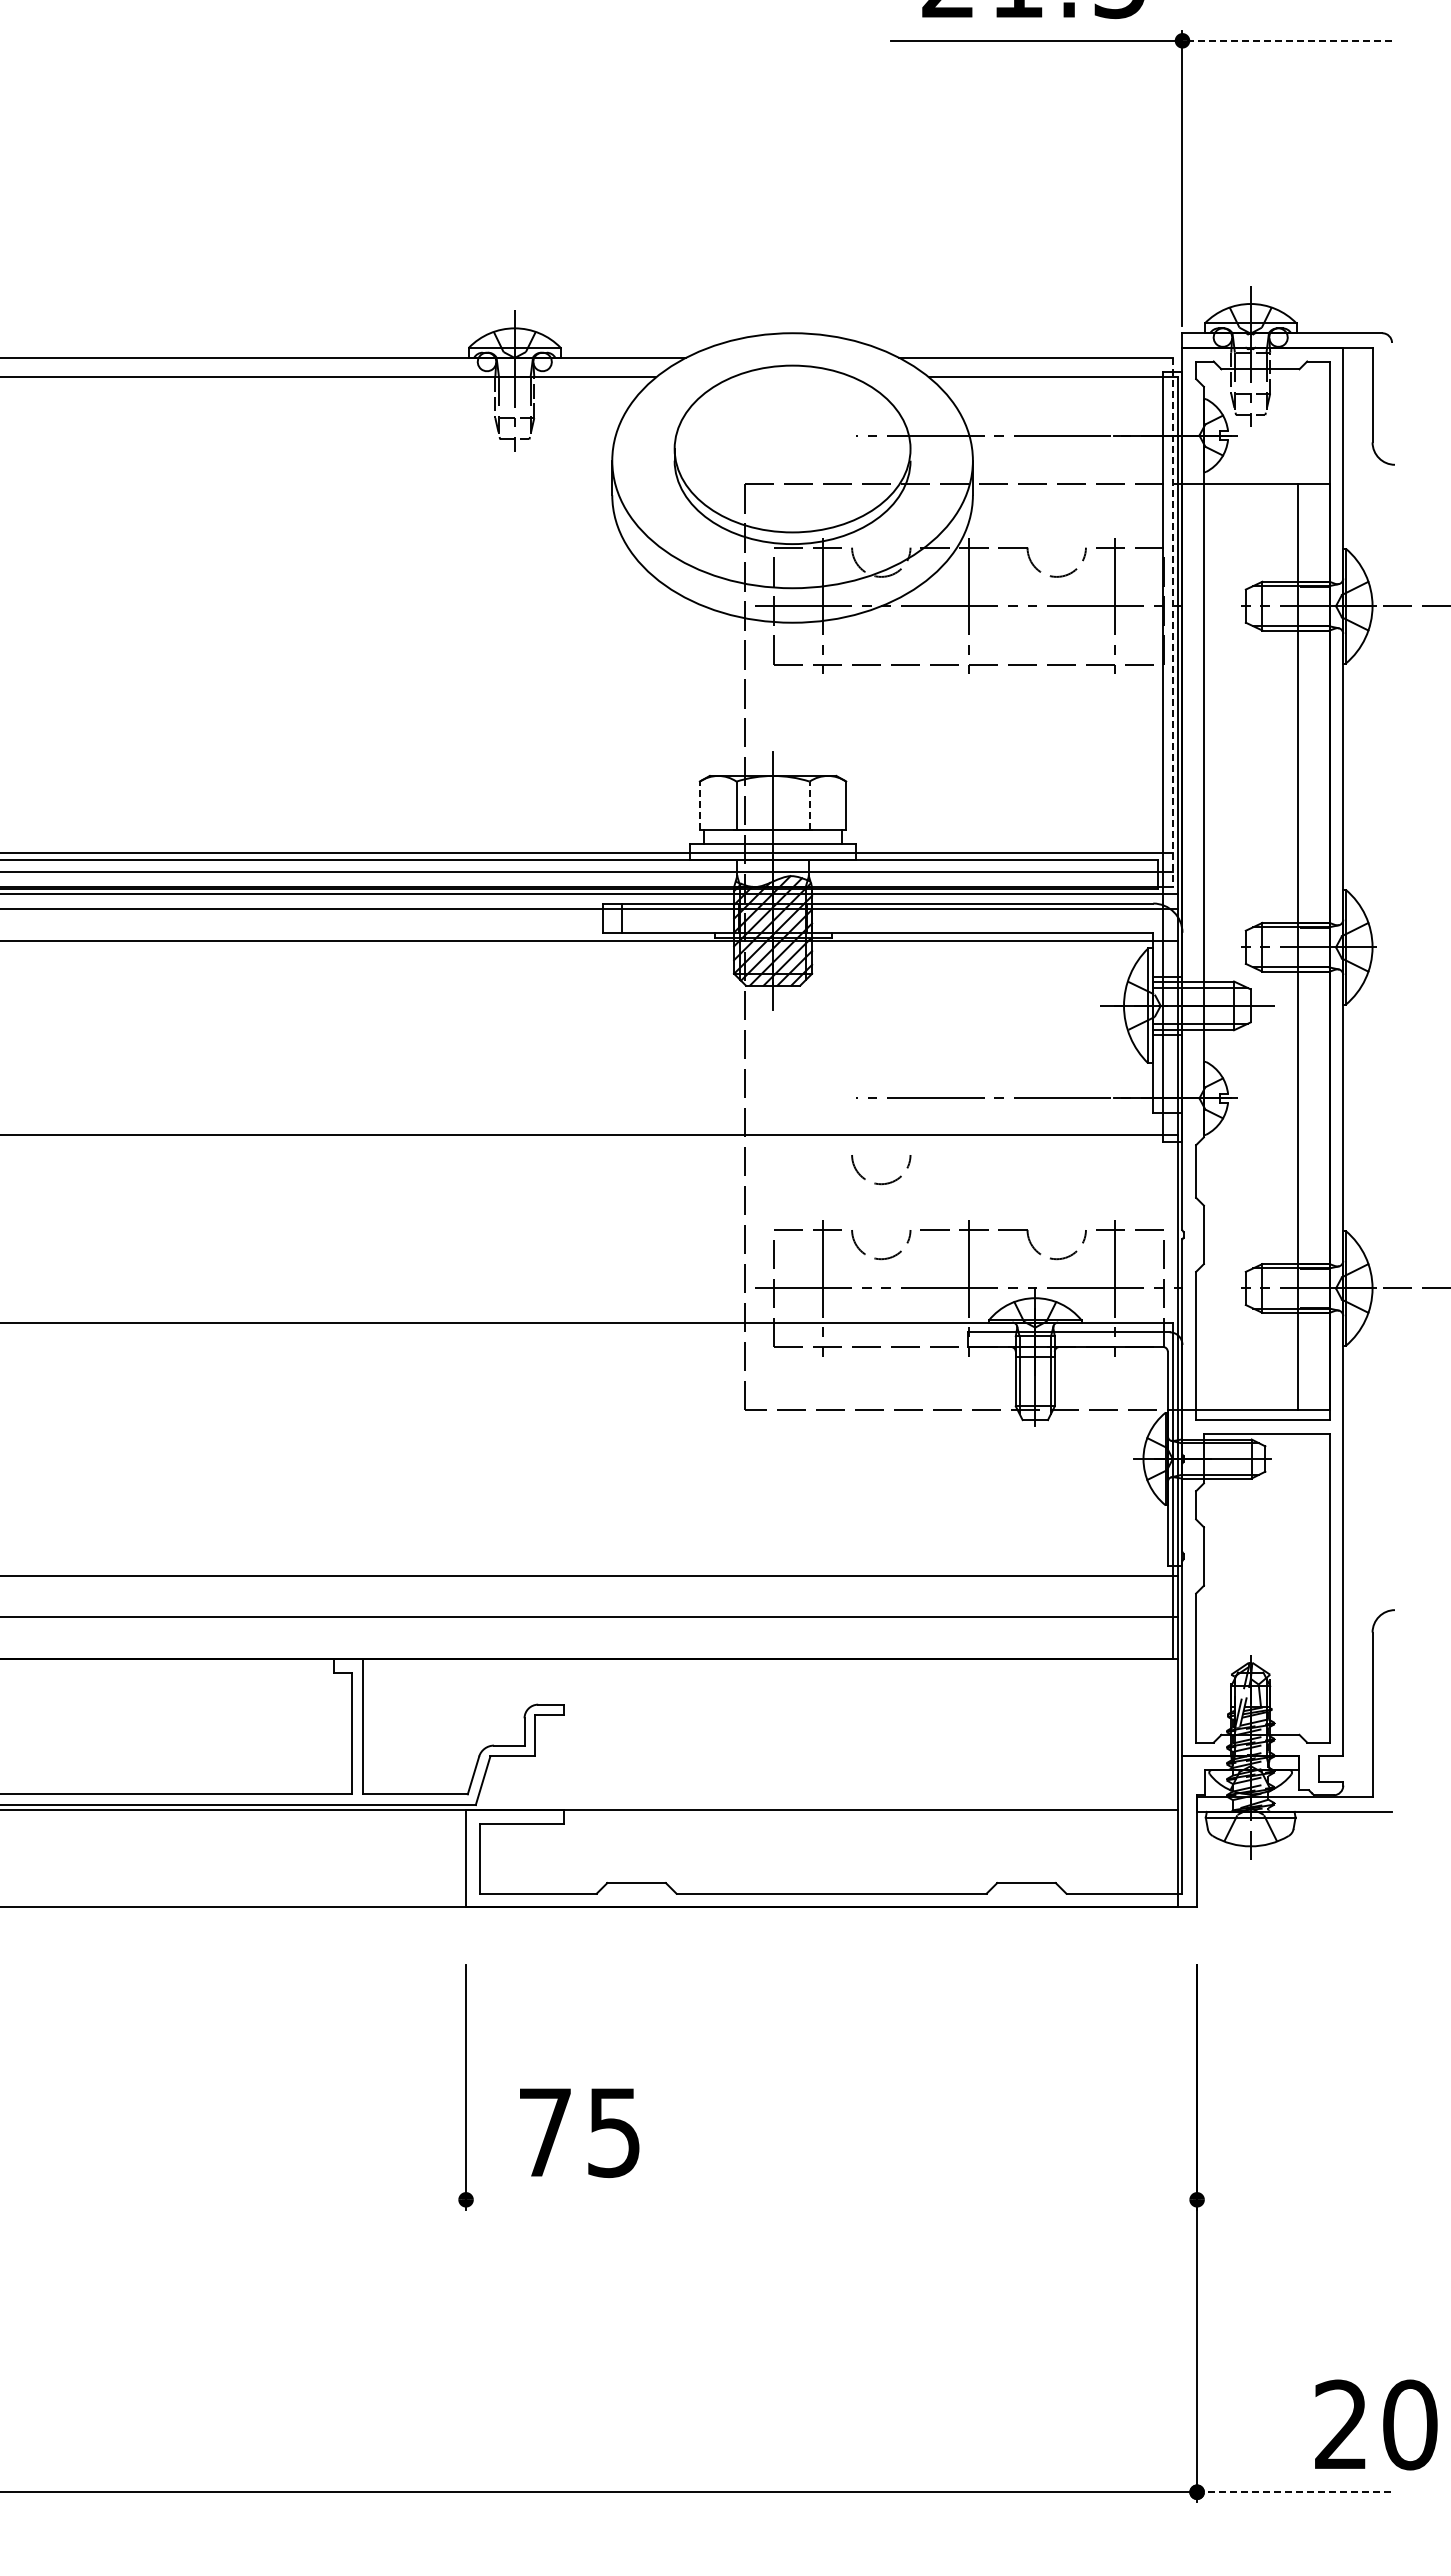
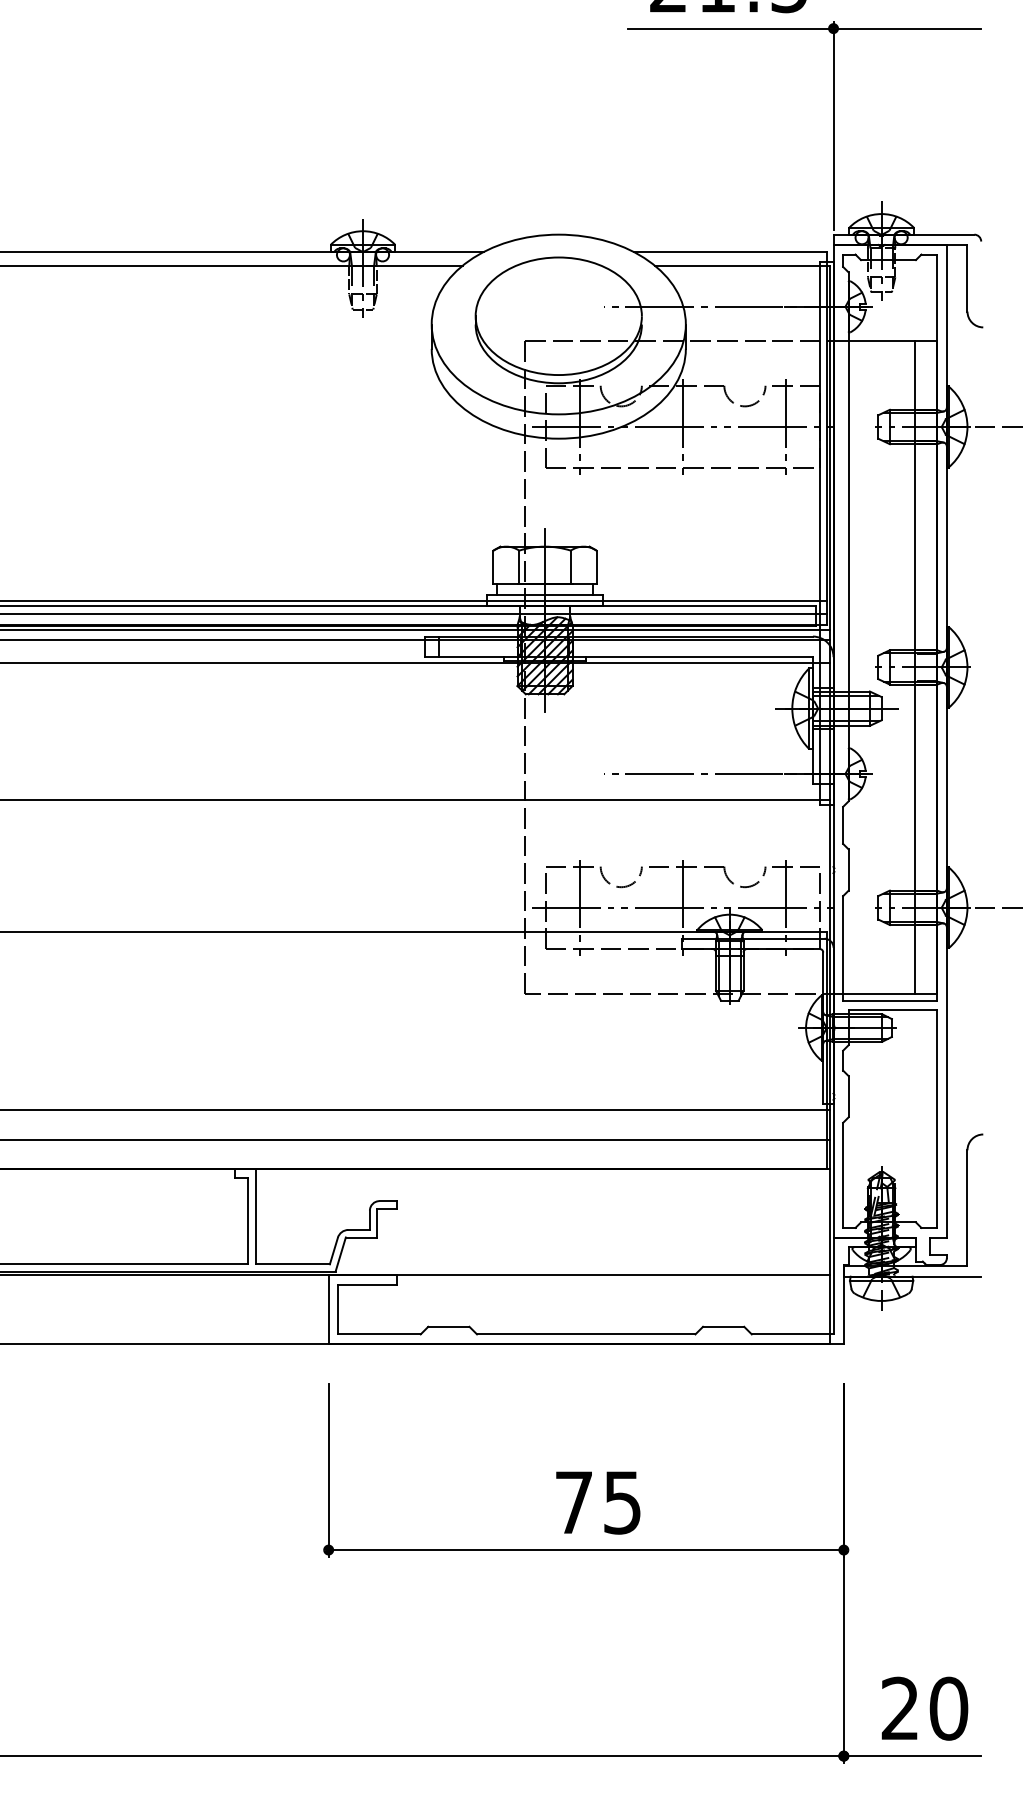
line: (1287, 40) -> (907, 28), dashed -> solid
line: (1172, 622) -> (826, 438), dashed -> solid
line: (699, 805) -> (493, 567), dashed -> solid
line: (809, 805) -> (570, 567), dashed -> solid
arc: (876, 1182) -> (617, 833), removed
text: (579, 2133) -> (598, 1503), moved
line: (831, 2199) -> (586, 1549), added
text: (1376, 2424) -> (925, 1708), moved
line: (1295, 2492) -> (913, 1756), dashed -> solid

